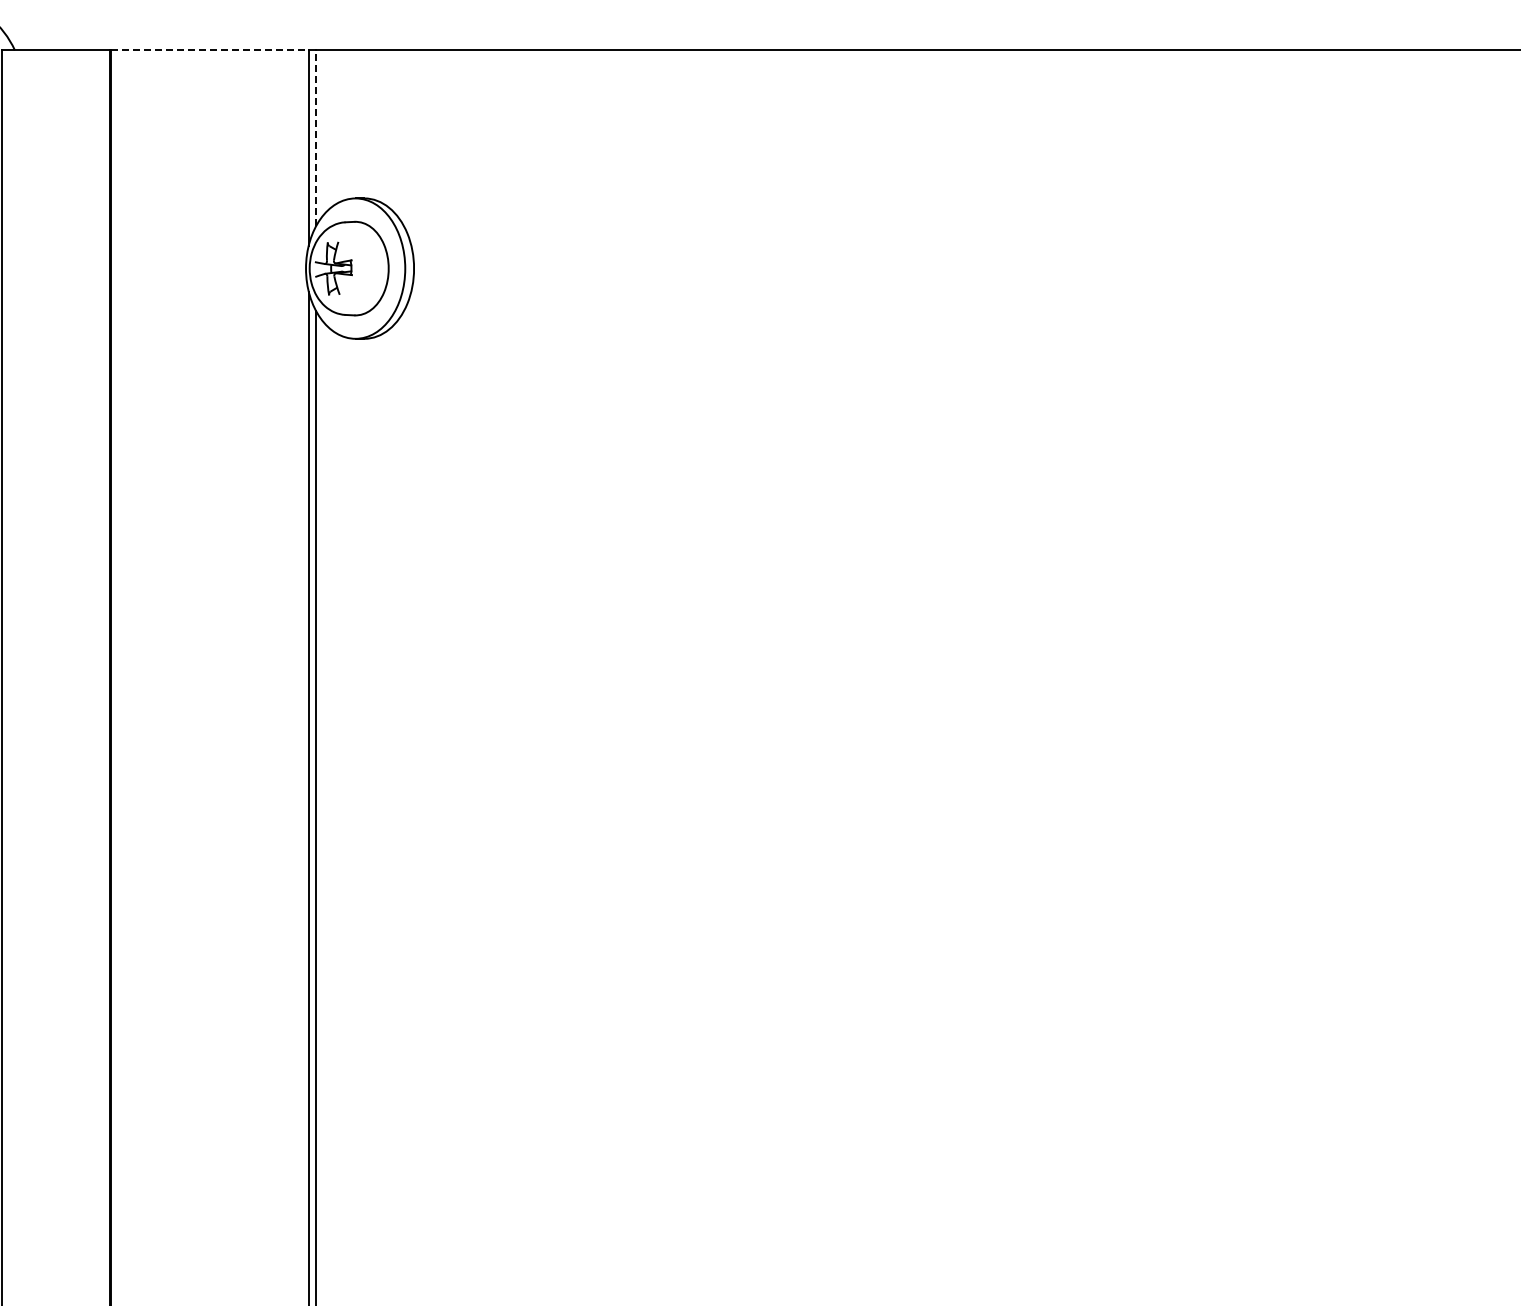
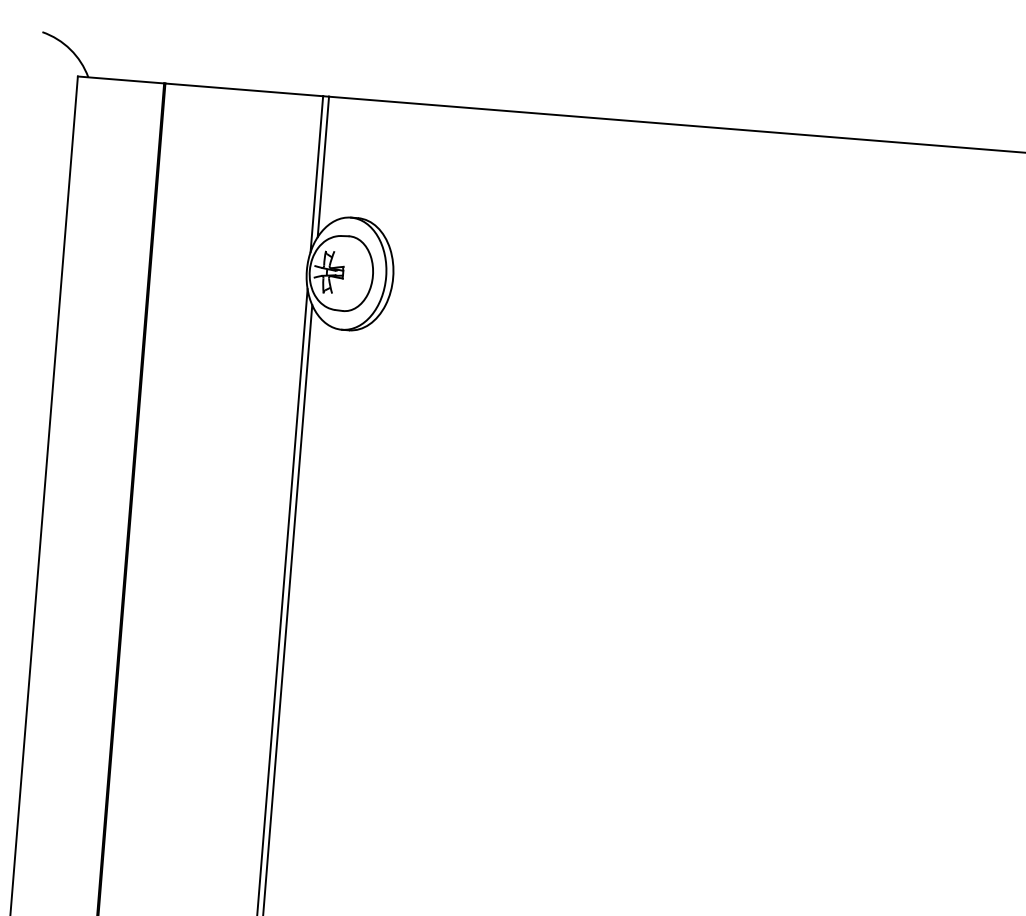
line: (210, 50) -> (244, 90), dashed -> solid
line: (316, 138) -> (323, 167), dashed -> solid

